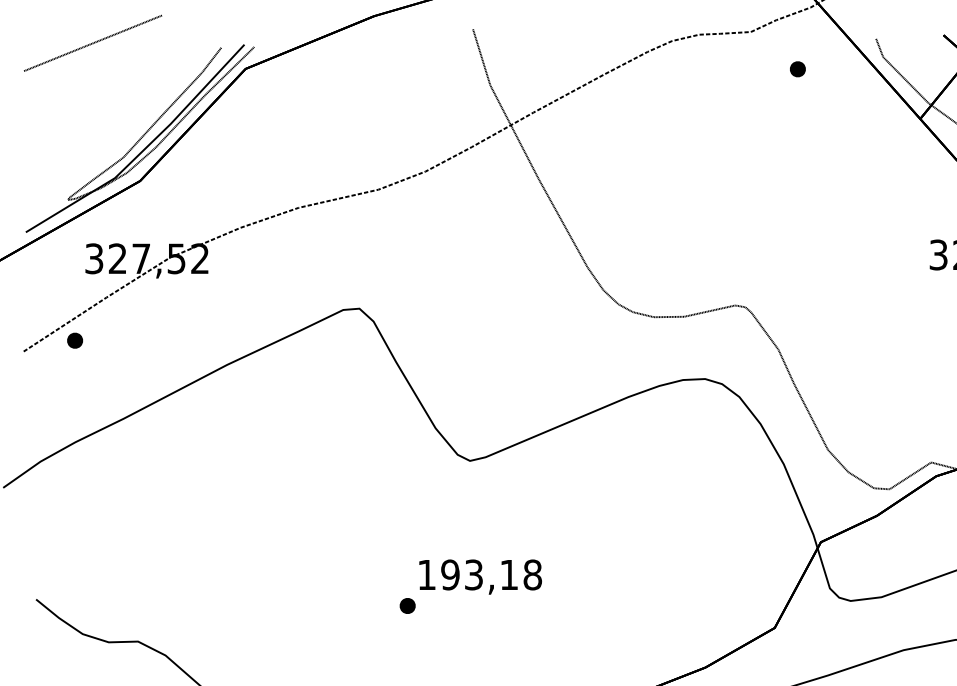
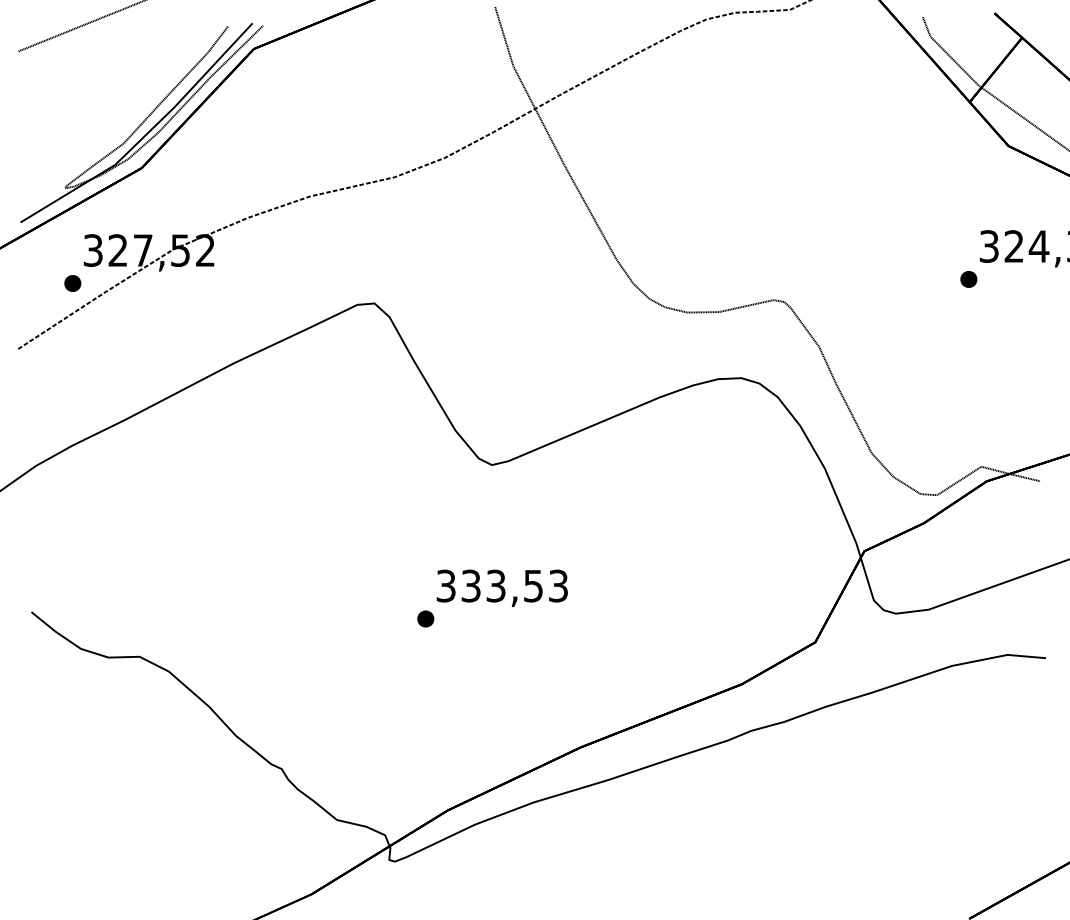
part: (797, 69) -> (968, 279), moved
part: (74, 340) -> (72, 283), moved
text: (479, 574) -> (502, 585), 193,18 -> 333,53

